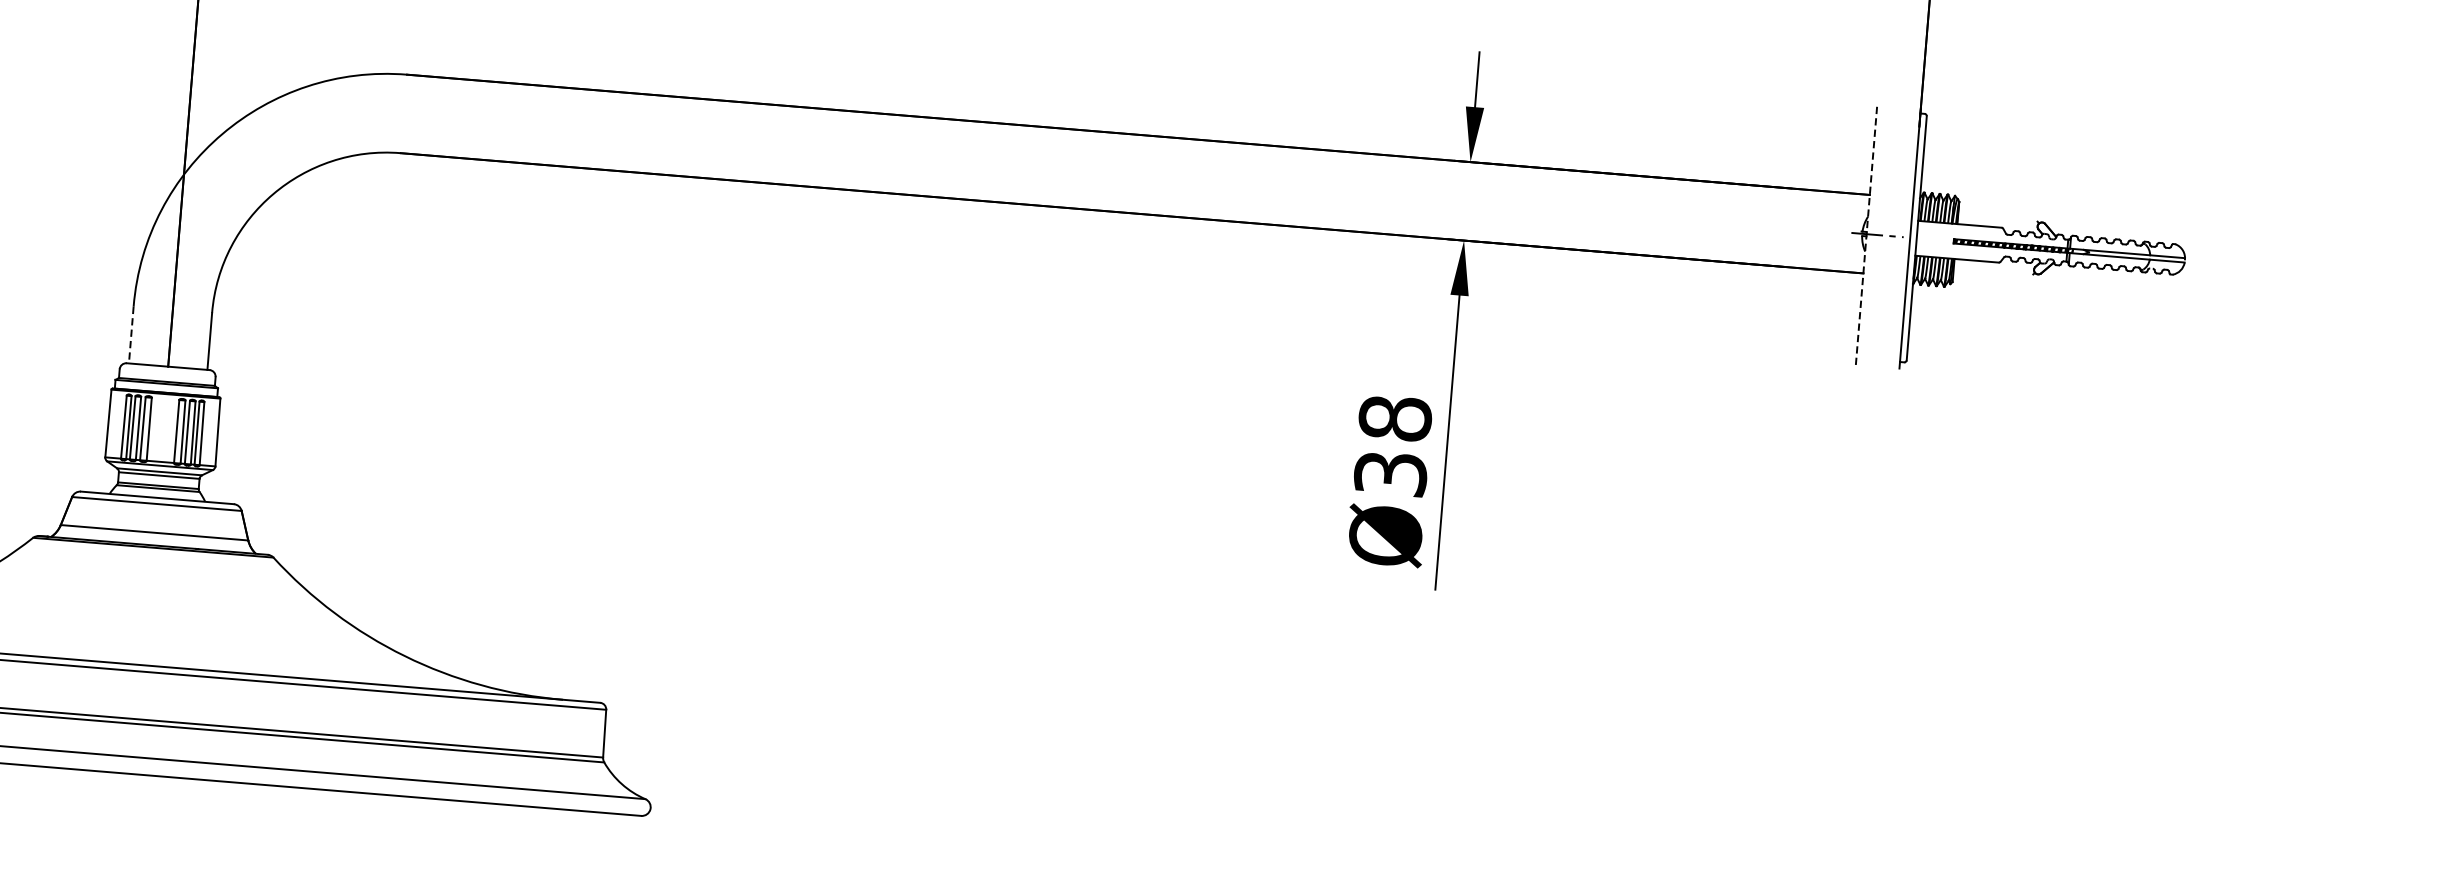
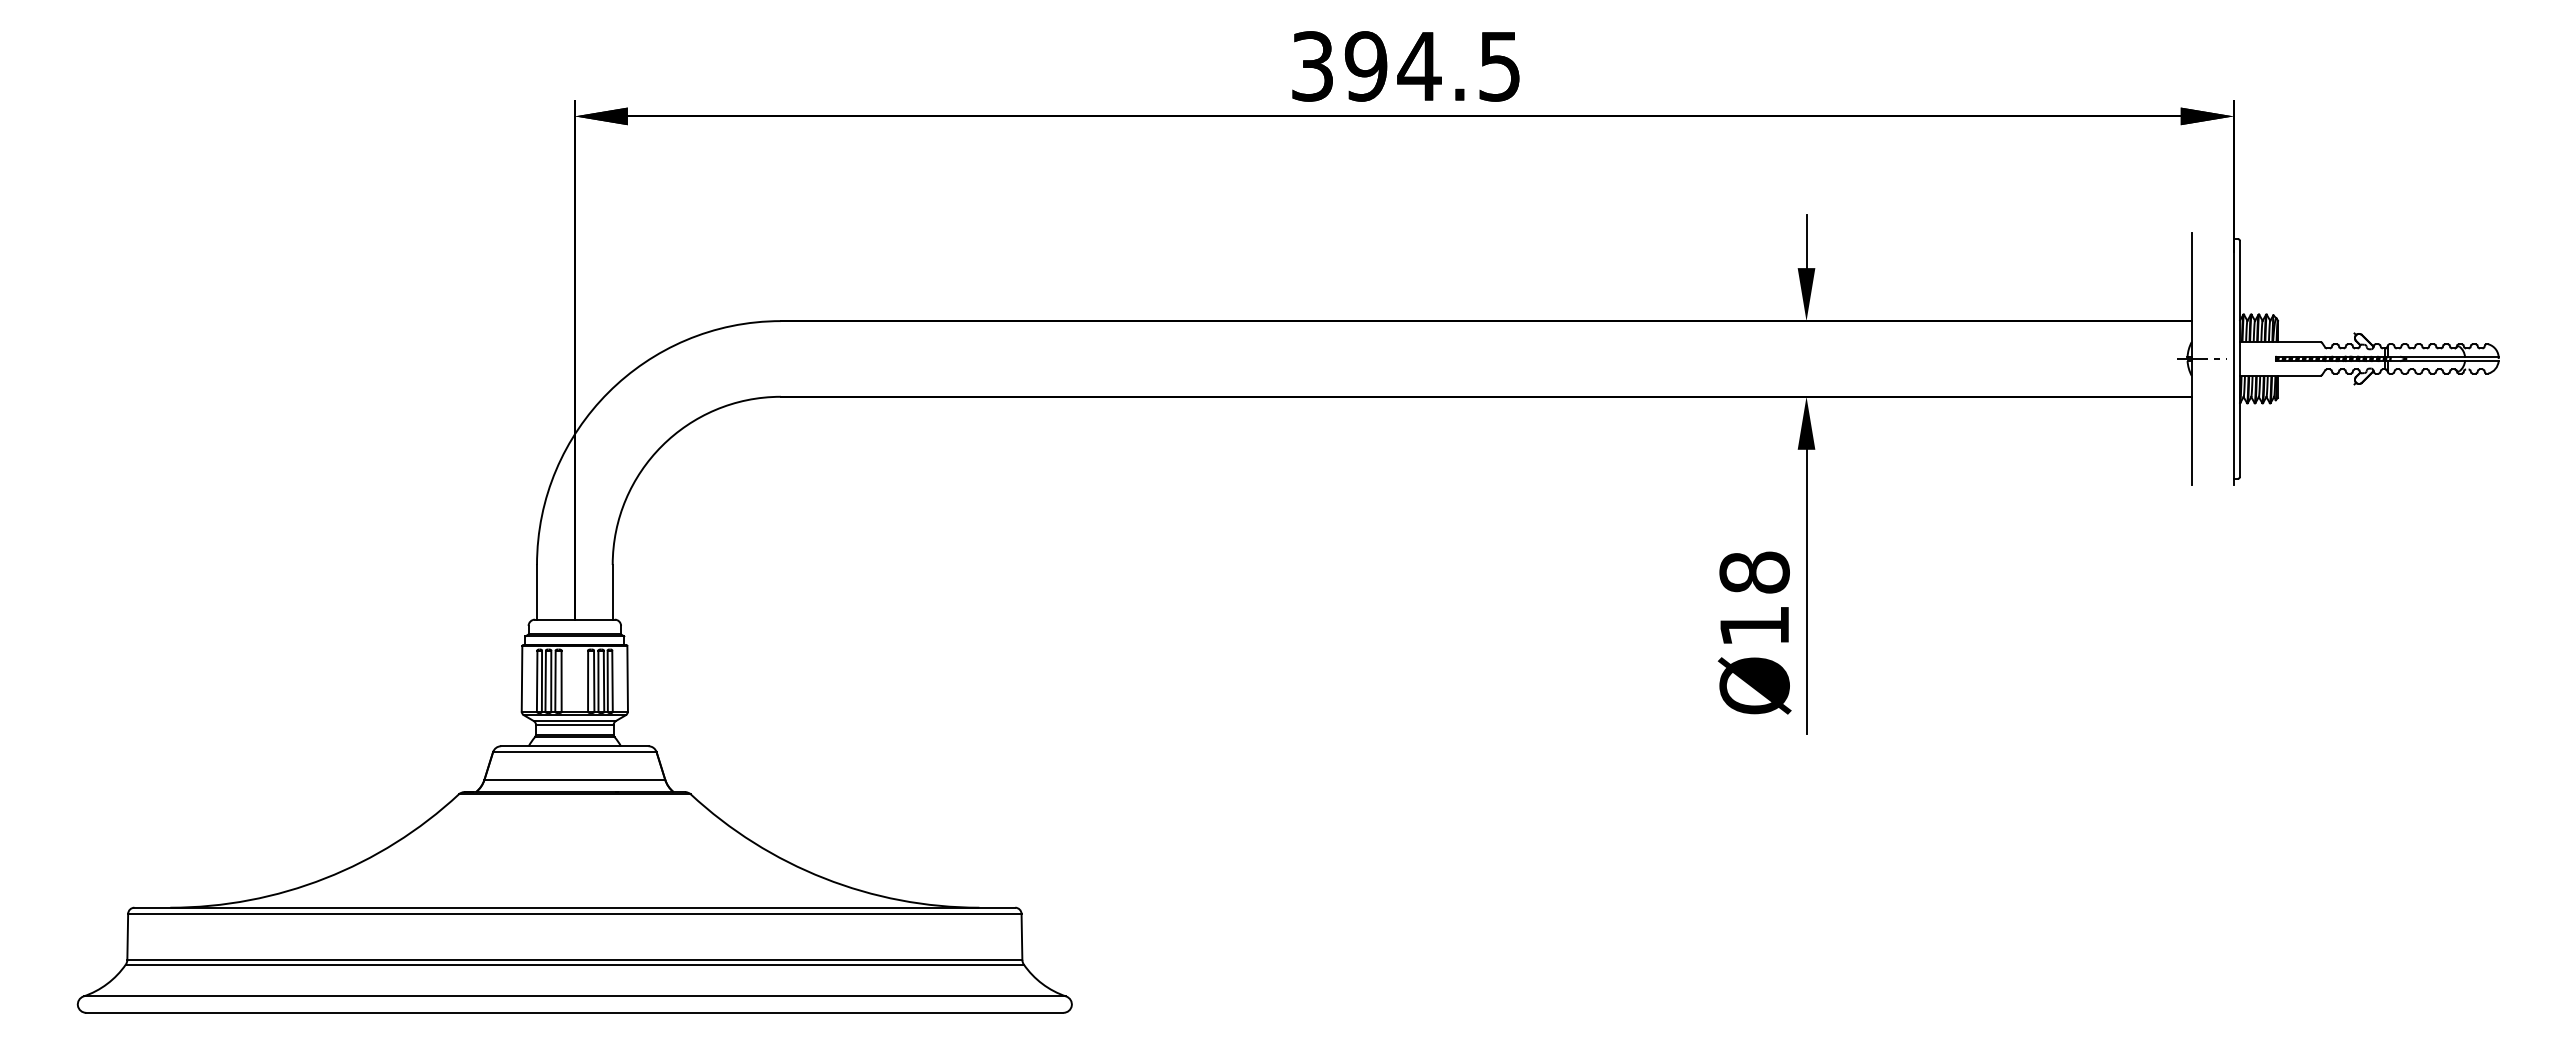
line: (1866, 233) -> (2191, 358), dashed -> solid
line: (131, 335) -> (537, 592), dashed -> solid
text: (1390, 474) -> (1754, 626), Ø38 -> Ø18

